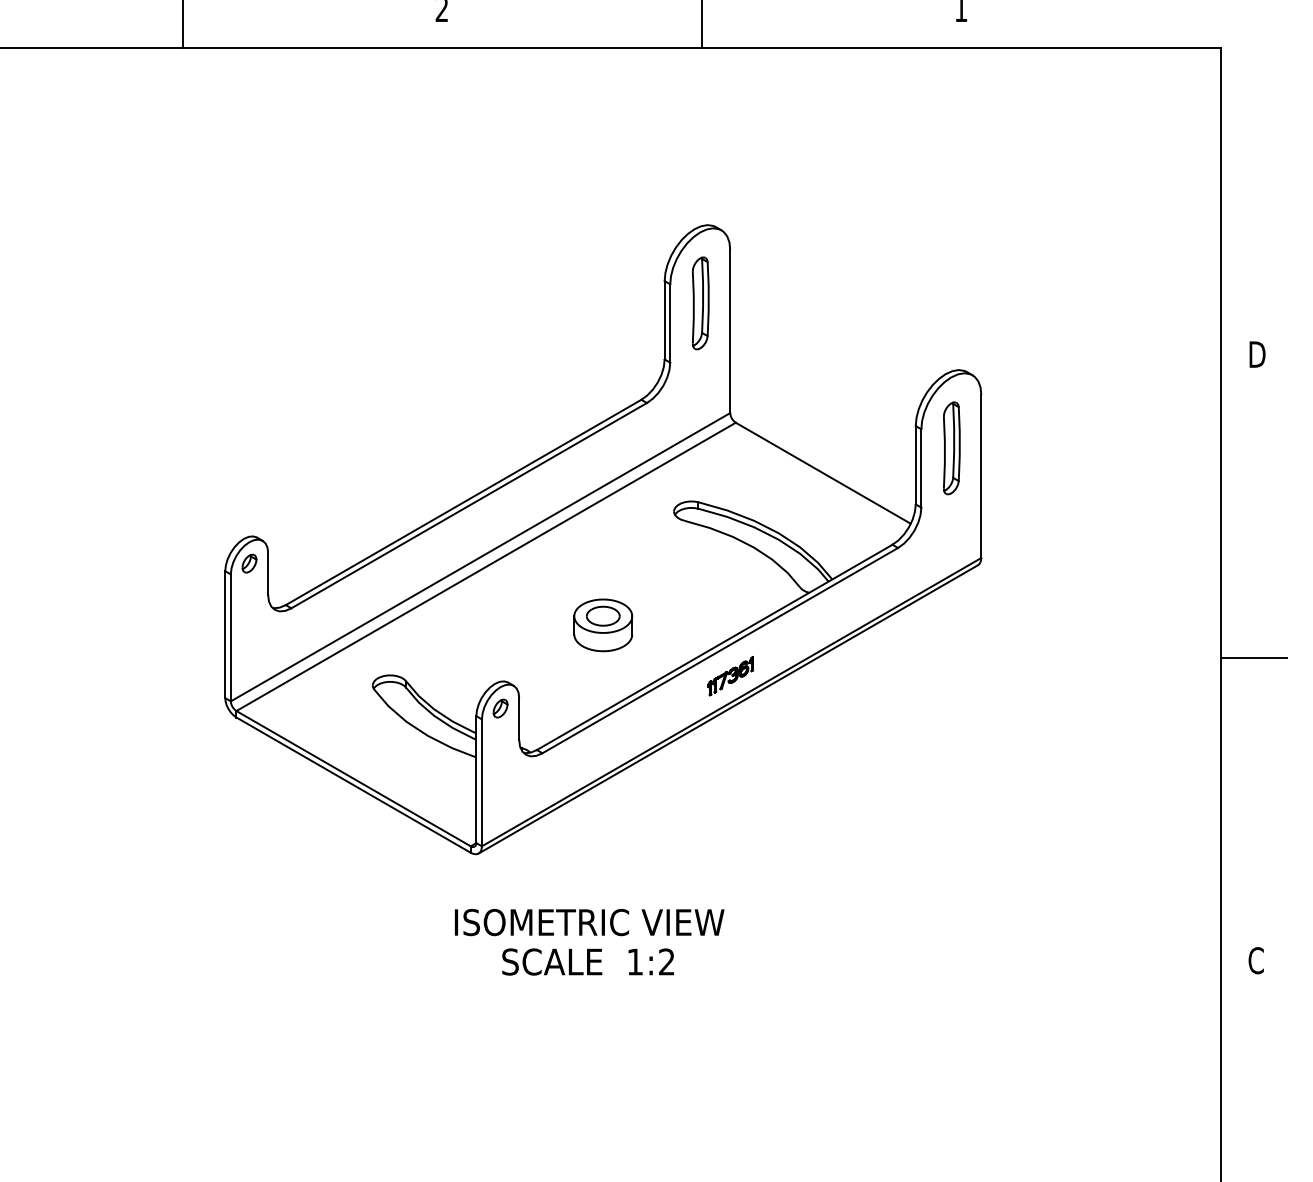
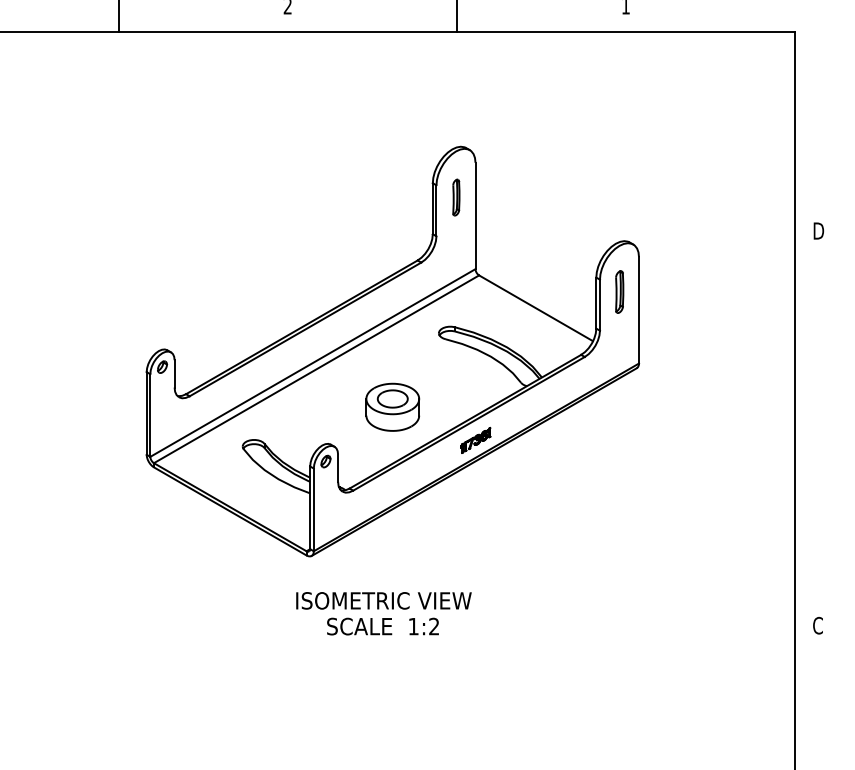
part: (701, 303) -> (456, 197), size x0.6
part: (951, 447) -> (619, 291), size x0.7
part: (602, 625) -> (392, 407), size x1.4
line: (1252, 657) -> (815, 428), removed

